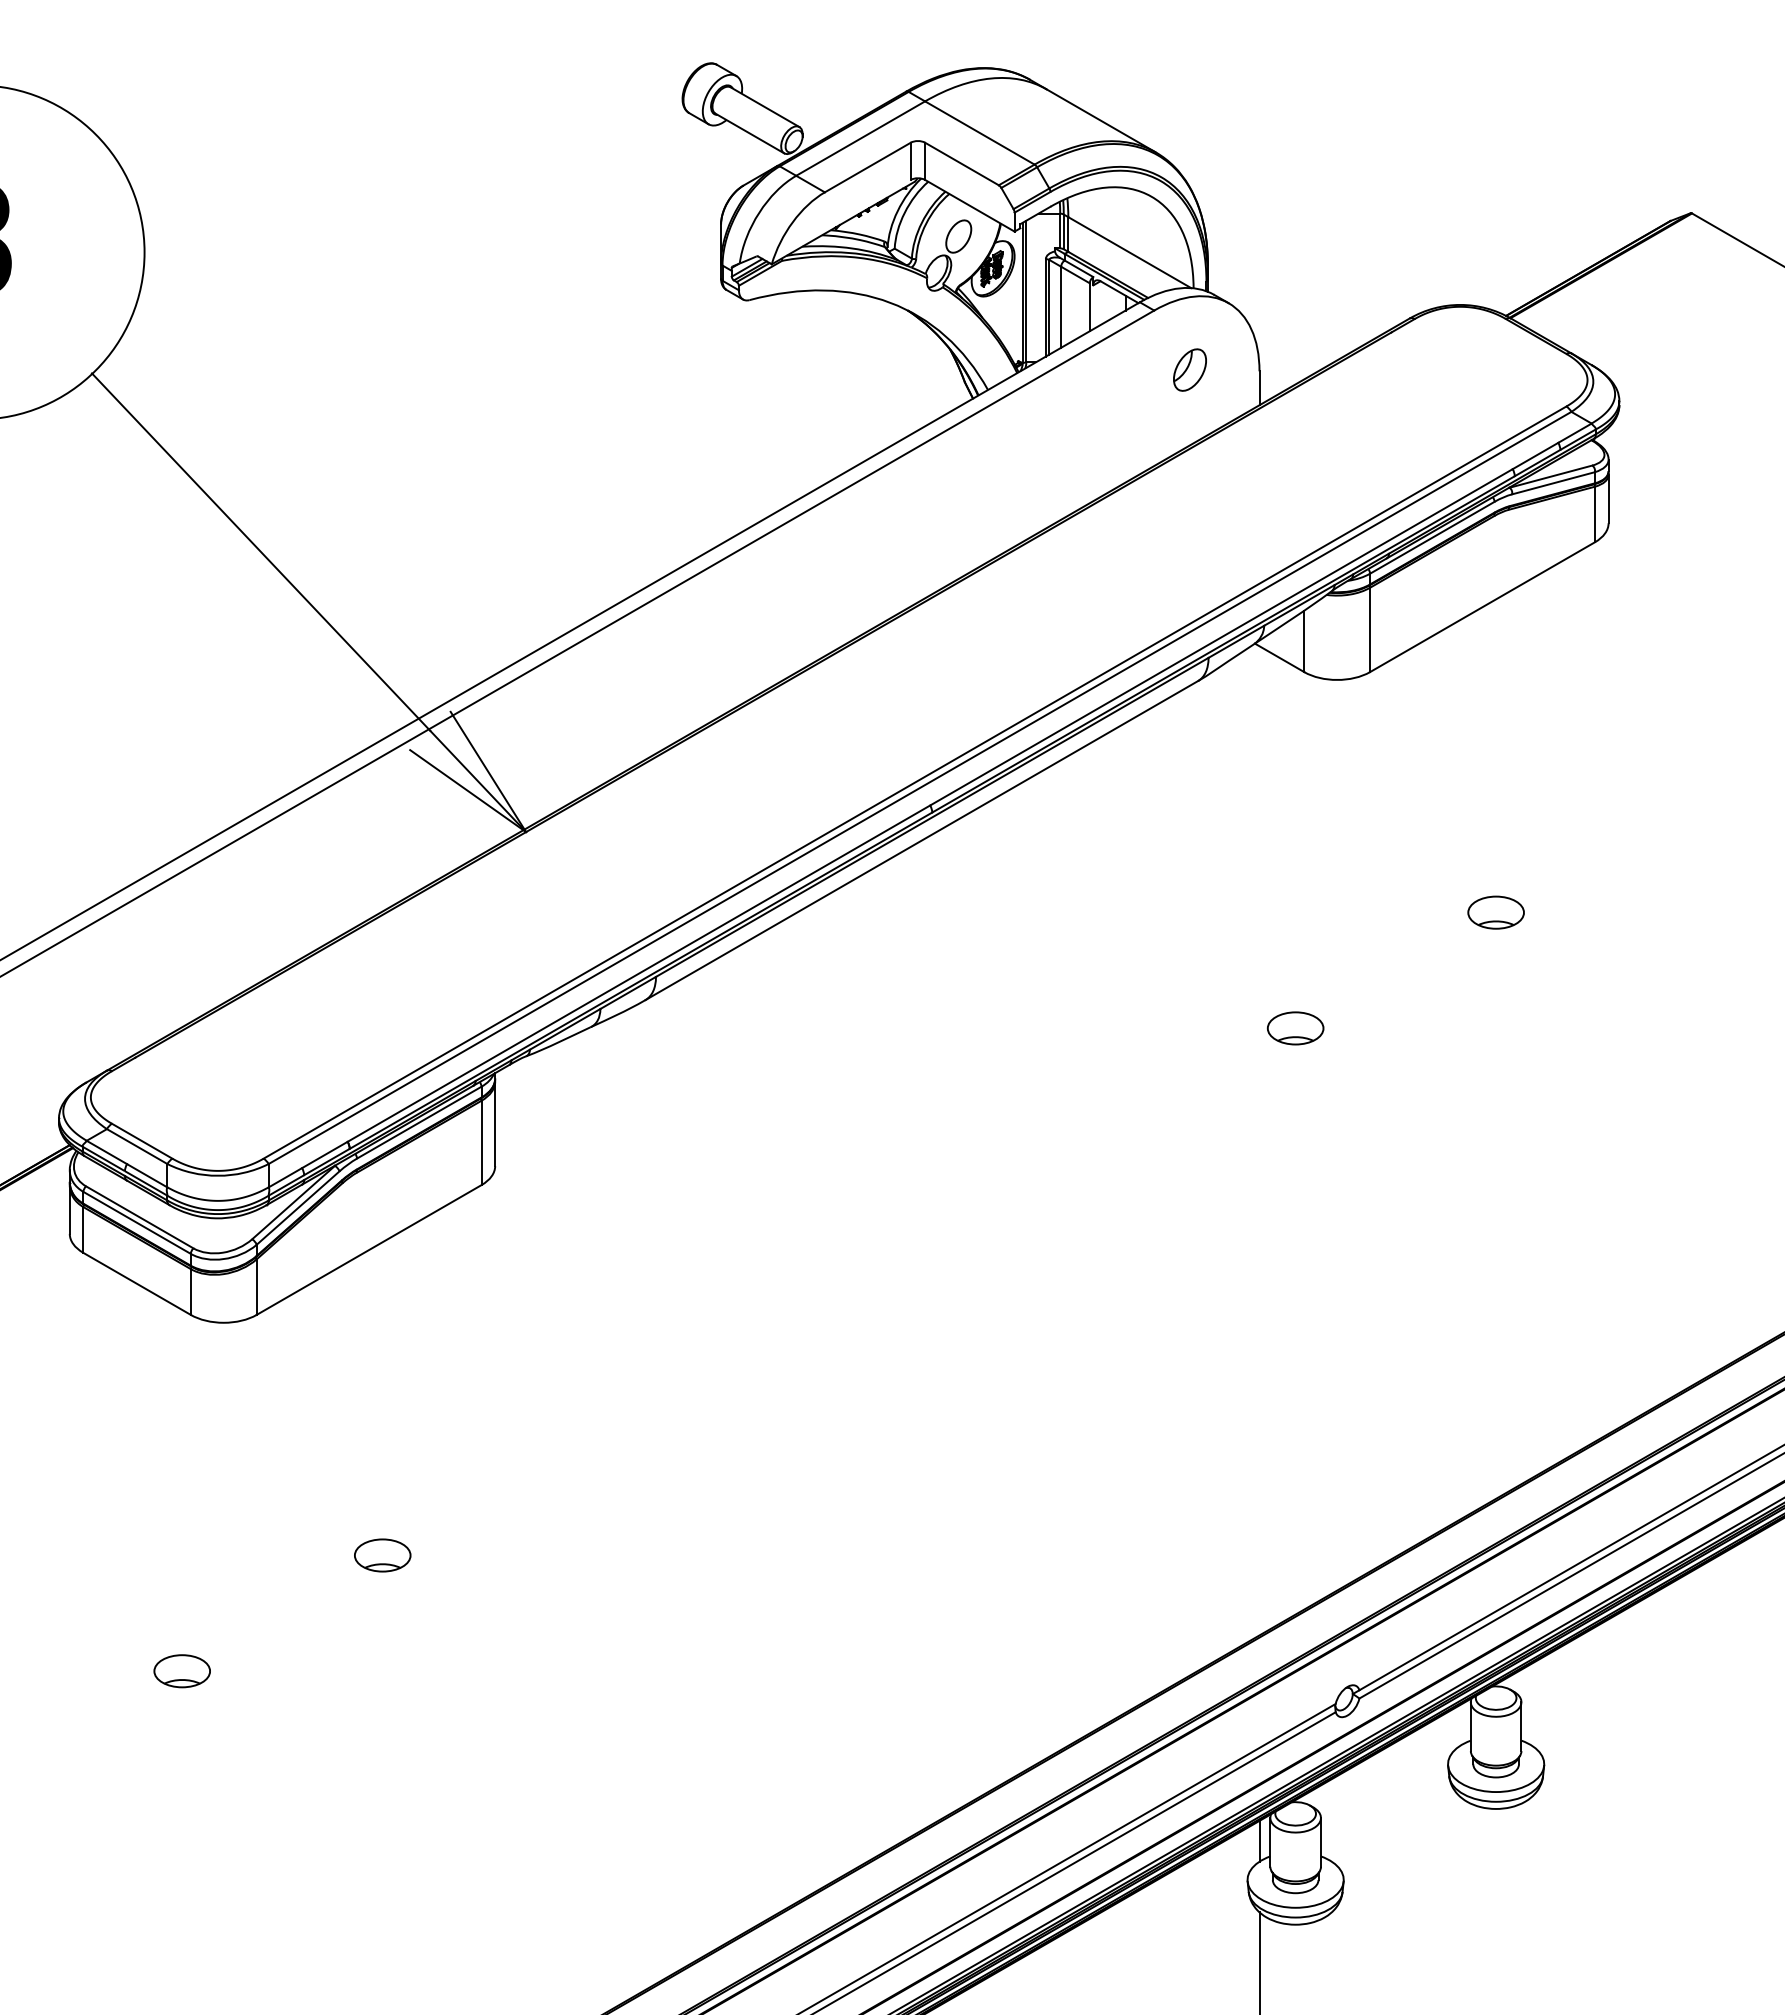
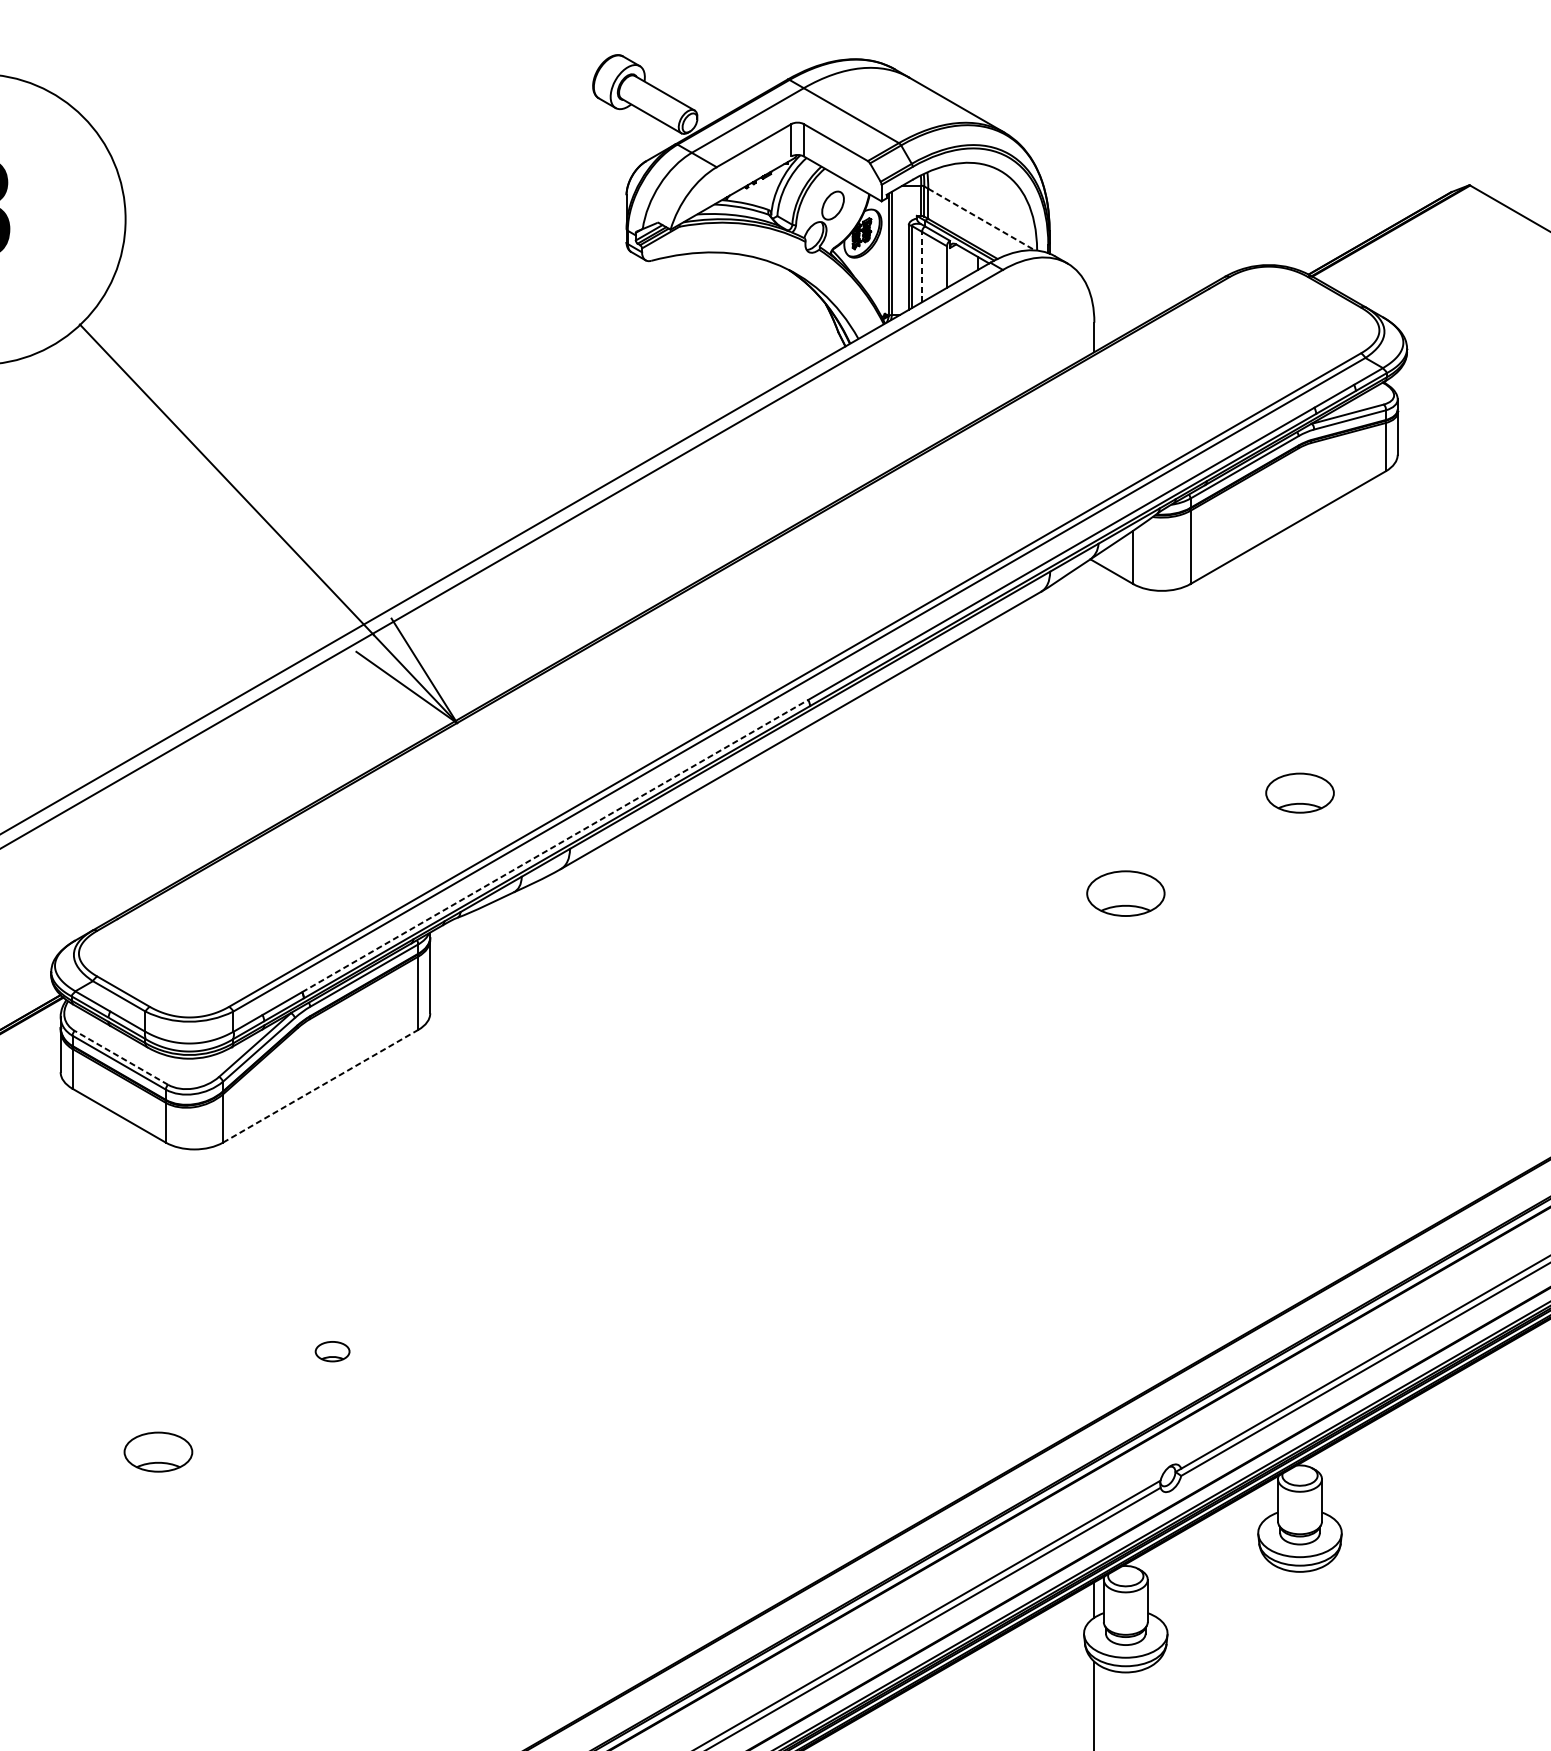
line: (1129, 252) -> (981, 219), solid -> dashed
line: (1061, 307) -> (922, 267), solid -> dashed
part: (1189, 369) -> (1033, 321), removed
part: (1495, 912) -> (1299, 792), size x1.4
line: (639, 973) -> (555, 845), solid -> dashed
part: (1295, 1028) -> (1125, 893), size x1.6
line: (139, 1217) -> (121, 1057), solid -> dashed
line: (369, 1250) -> (321, 1086), solid -> dashed
part: (382, 1555) -> (332, 1351), size x0.7
part: (181, 1671) -> (157, 1452), size x1.4

